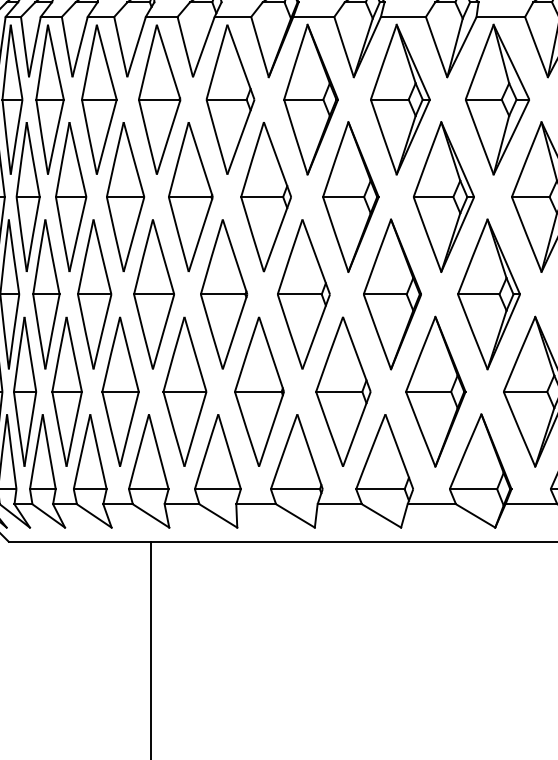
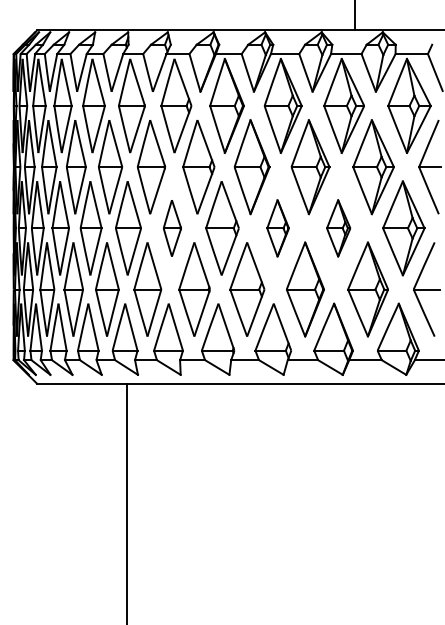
part: (224, 294) -> (172, 228), size x0.6
part: (391, 294) -> (277, 228), size x0.6
part: (488, 294) -> (338, 228), size x0.6

